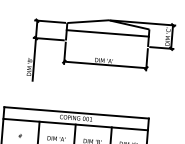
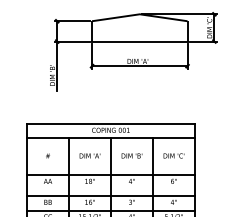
line: (107, 33) -> (139, 41), moved

